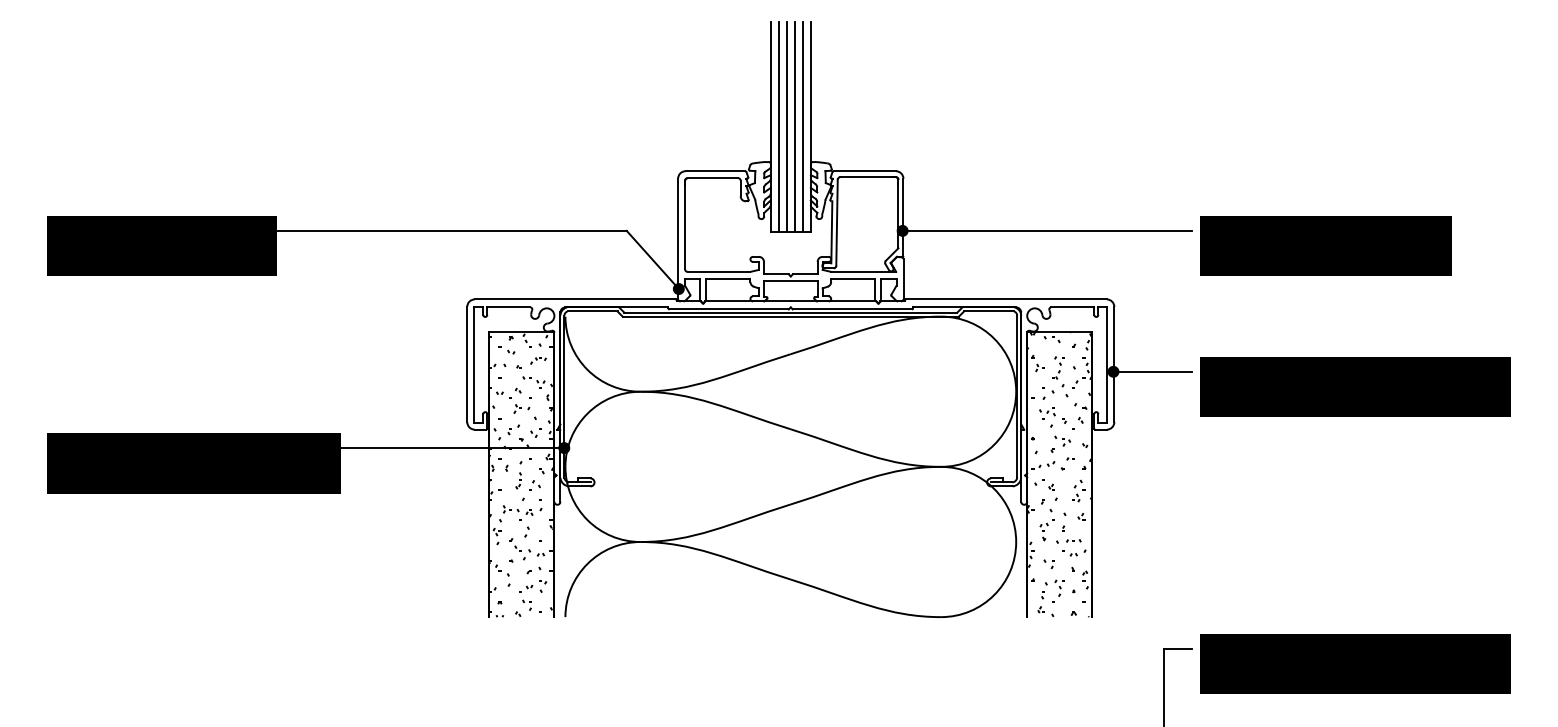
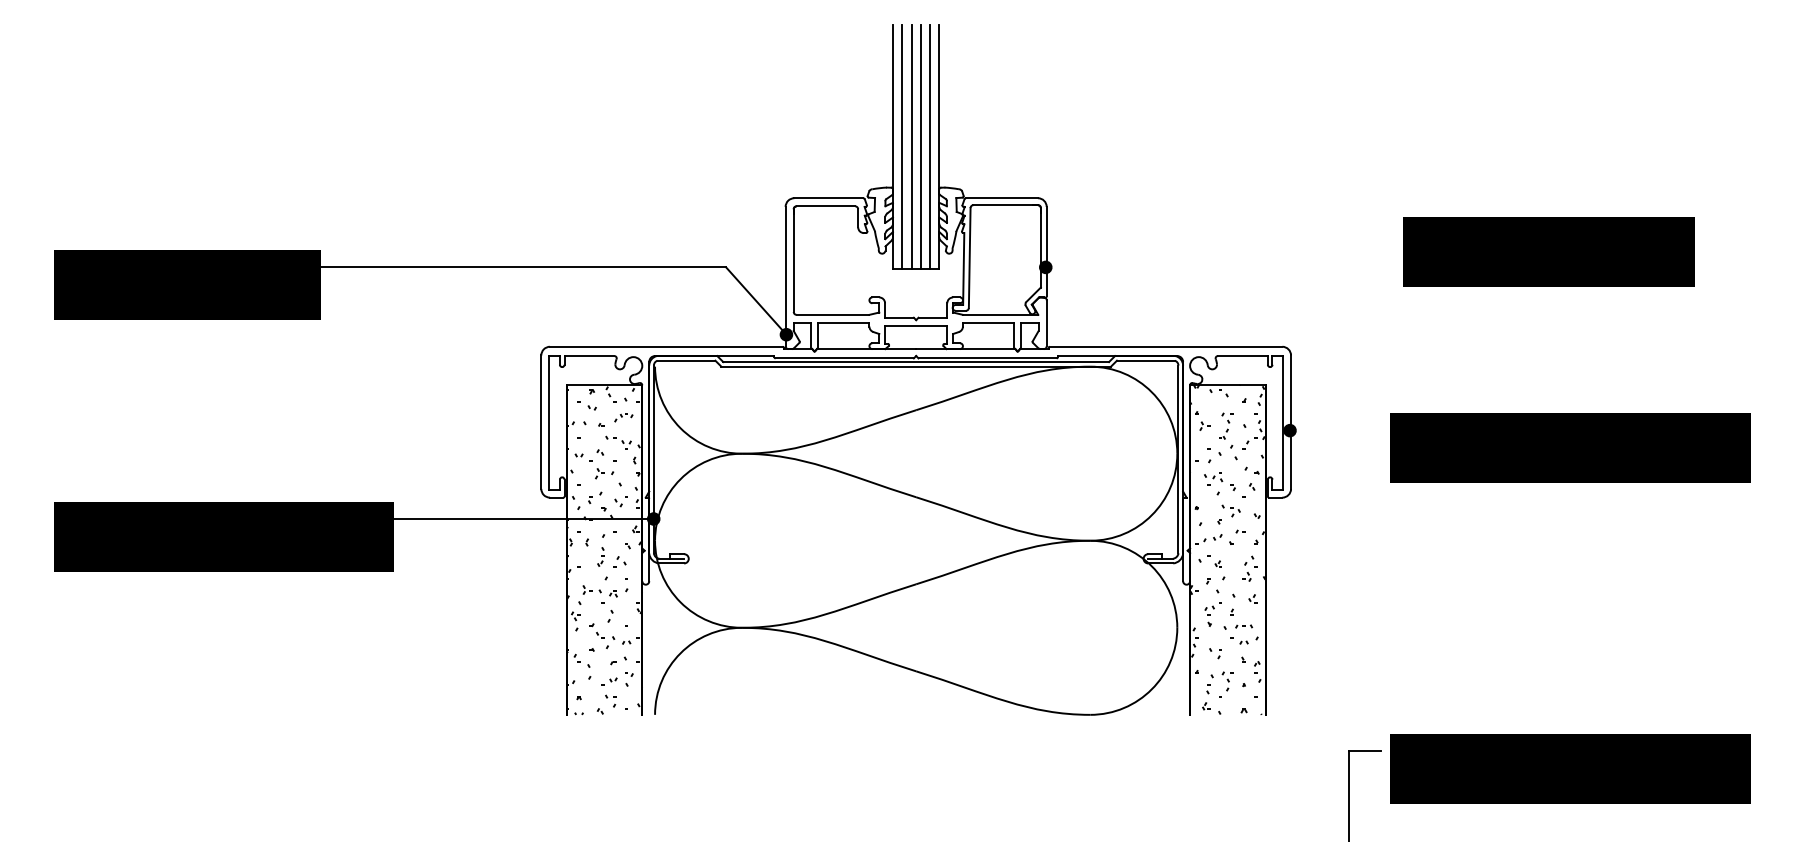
line: (1047, 230) -> (1213, 266), removed
text: (1325, 245) -> (1548, 250), moved
line: (1152, 371) -> (1335, 430), removed

